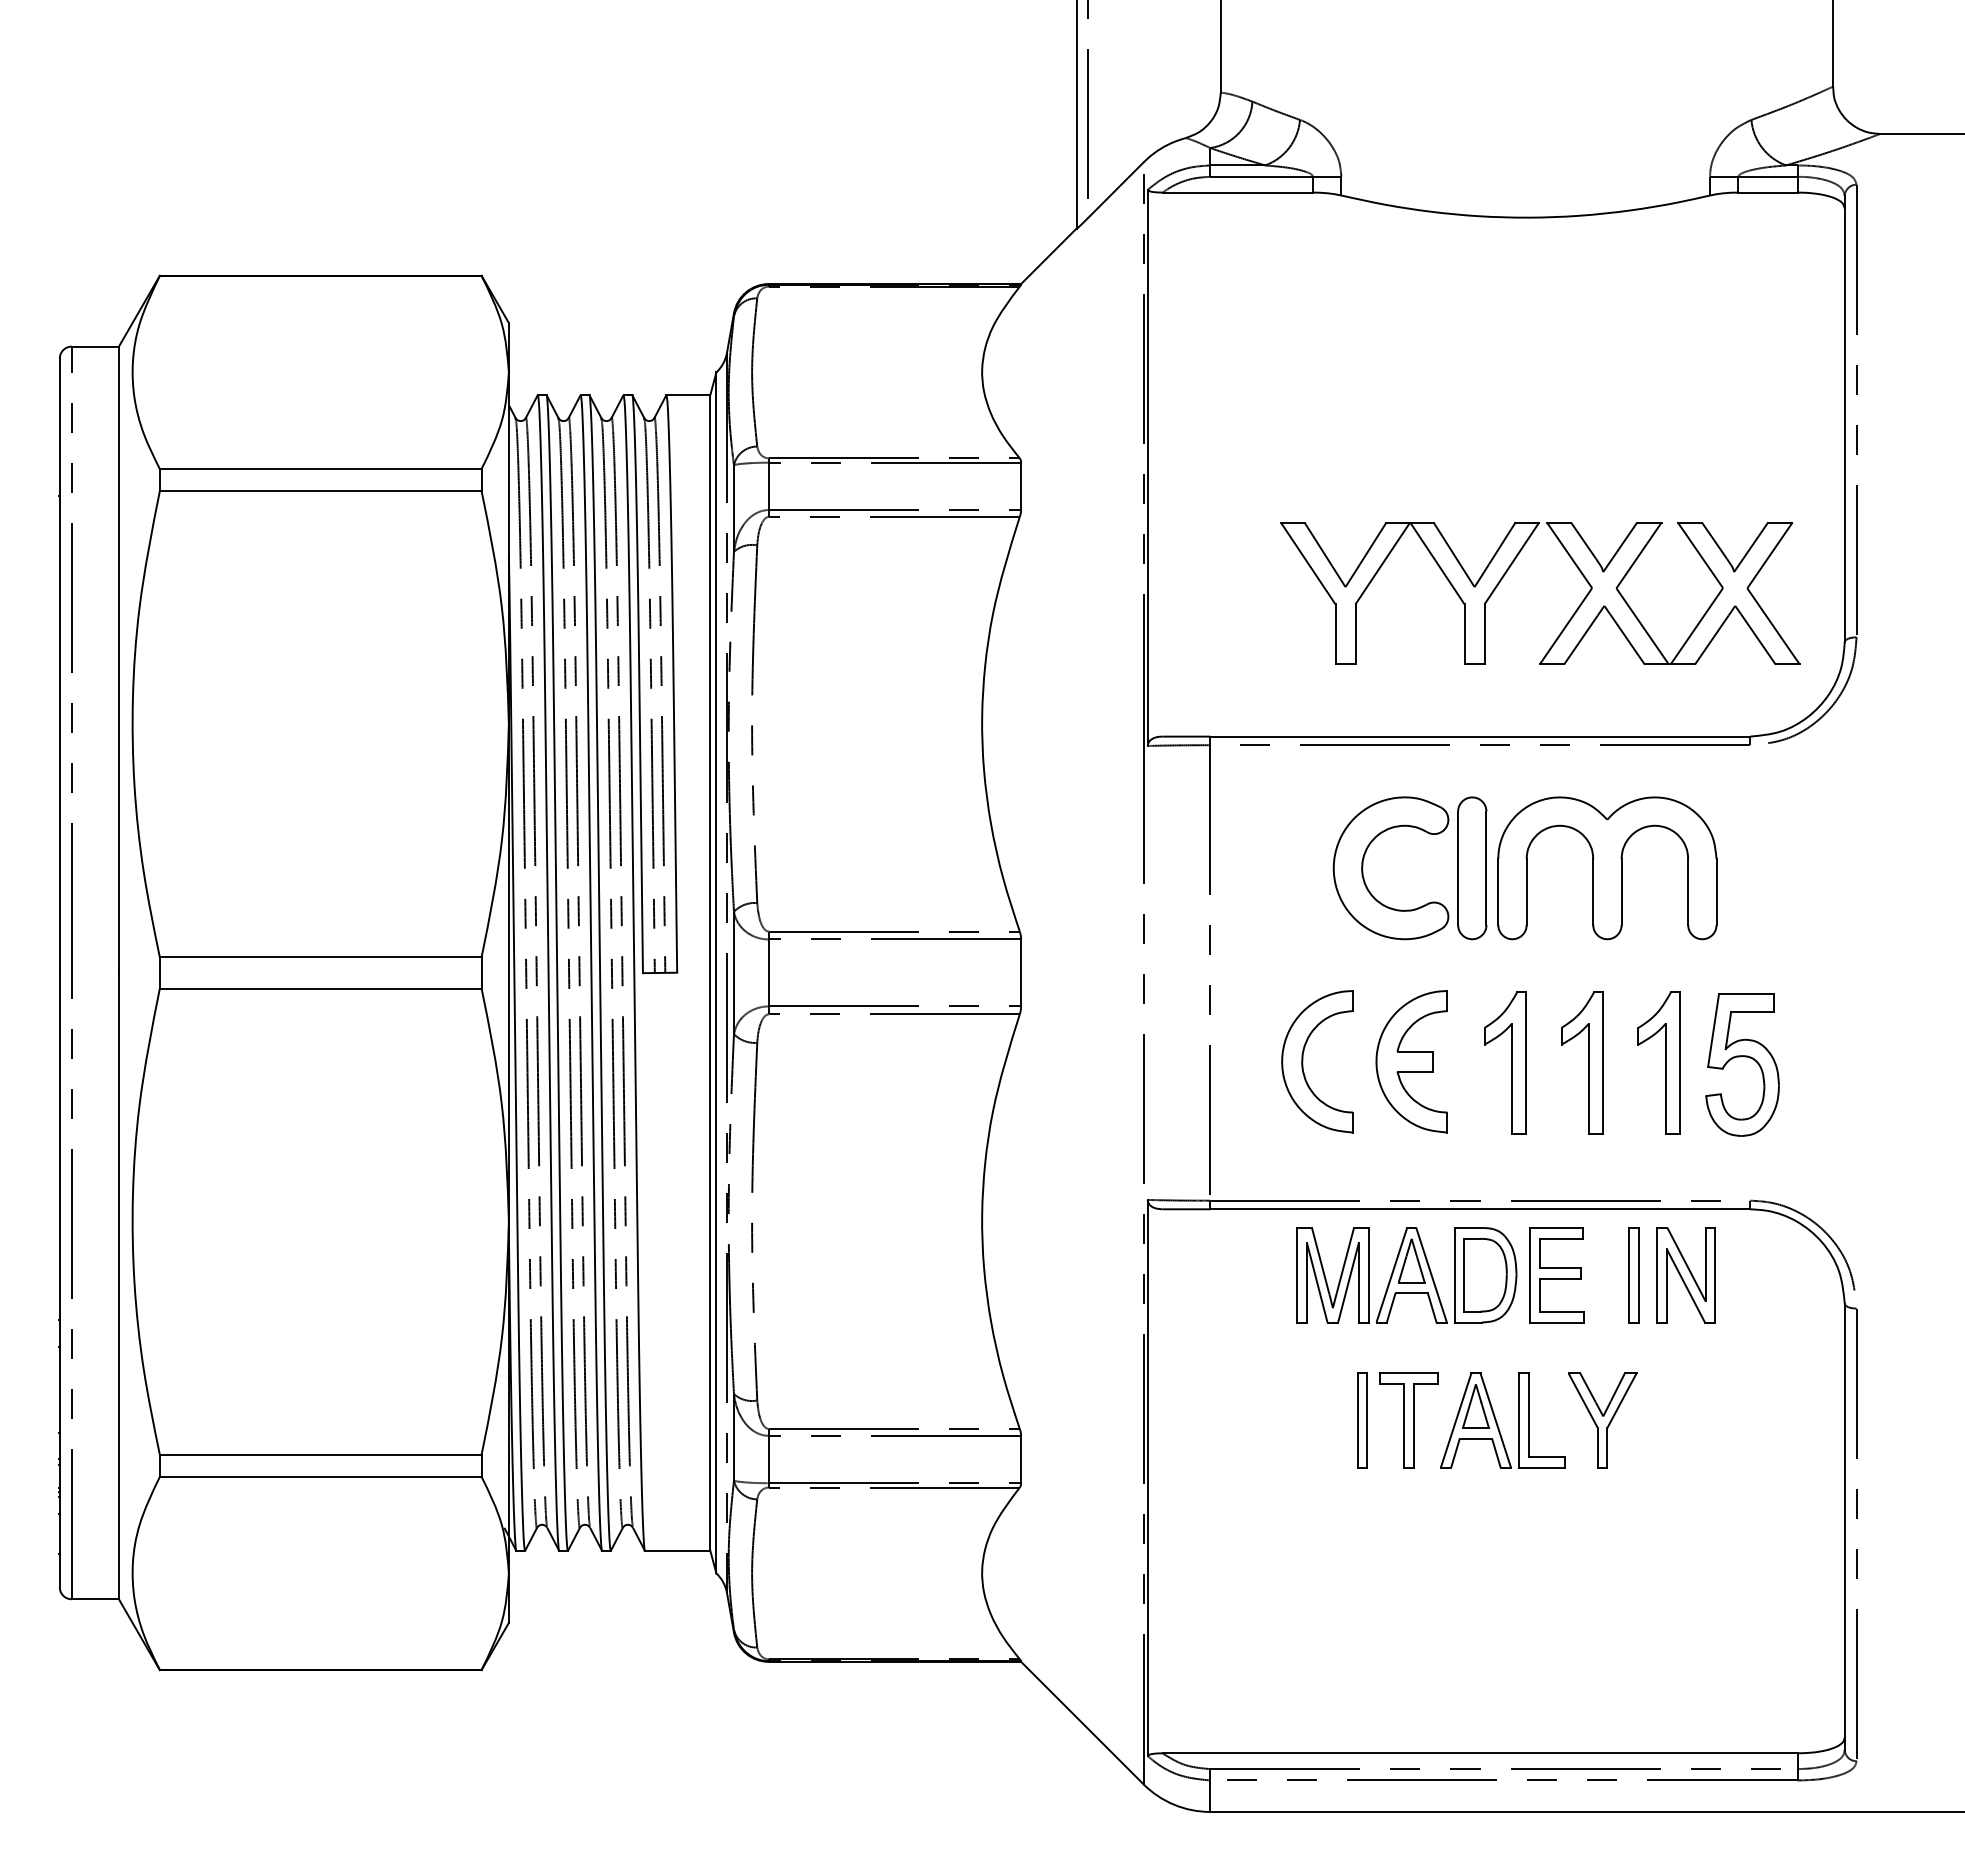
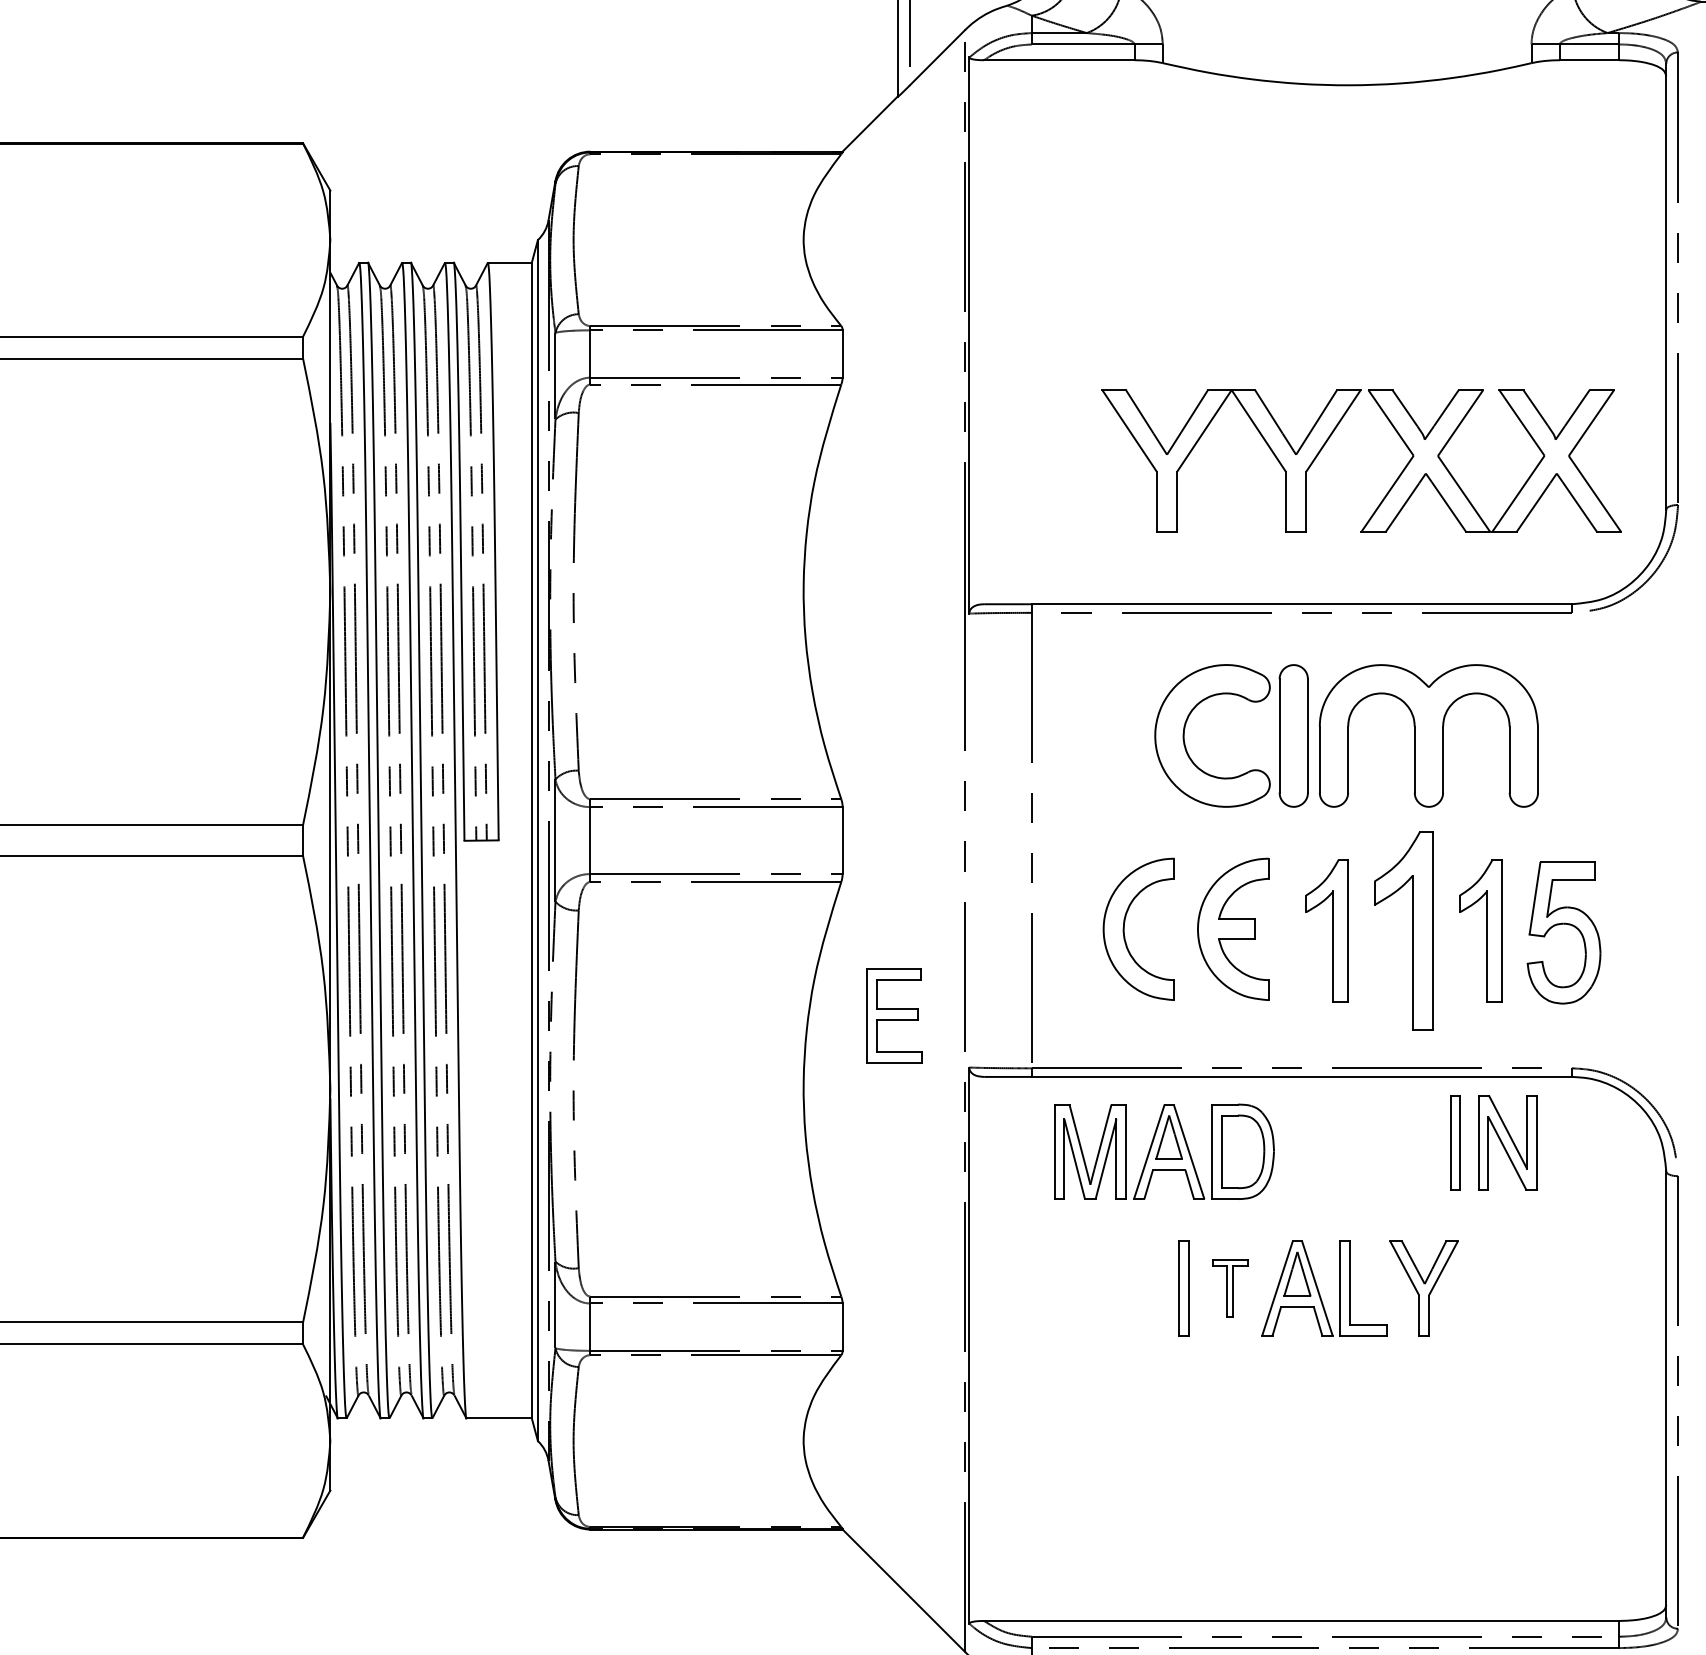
part: (1582, 1062) -> (1404, 930), size x1.4
part: (1406, 1275) -> (1164, 1152), moved
part: (1556, 1275) -> (894, 1016), moved
part: (1408, 1420) -> (1230, 1288), size x0.6

